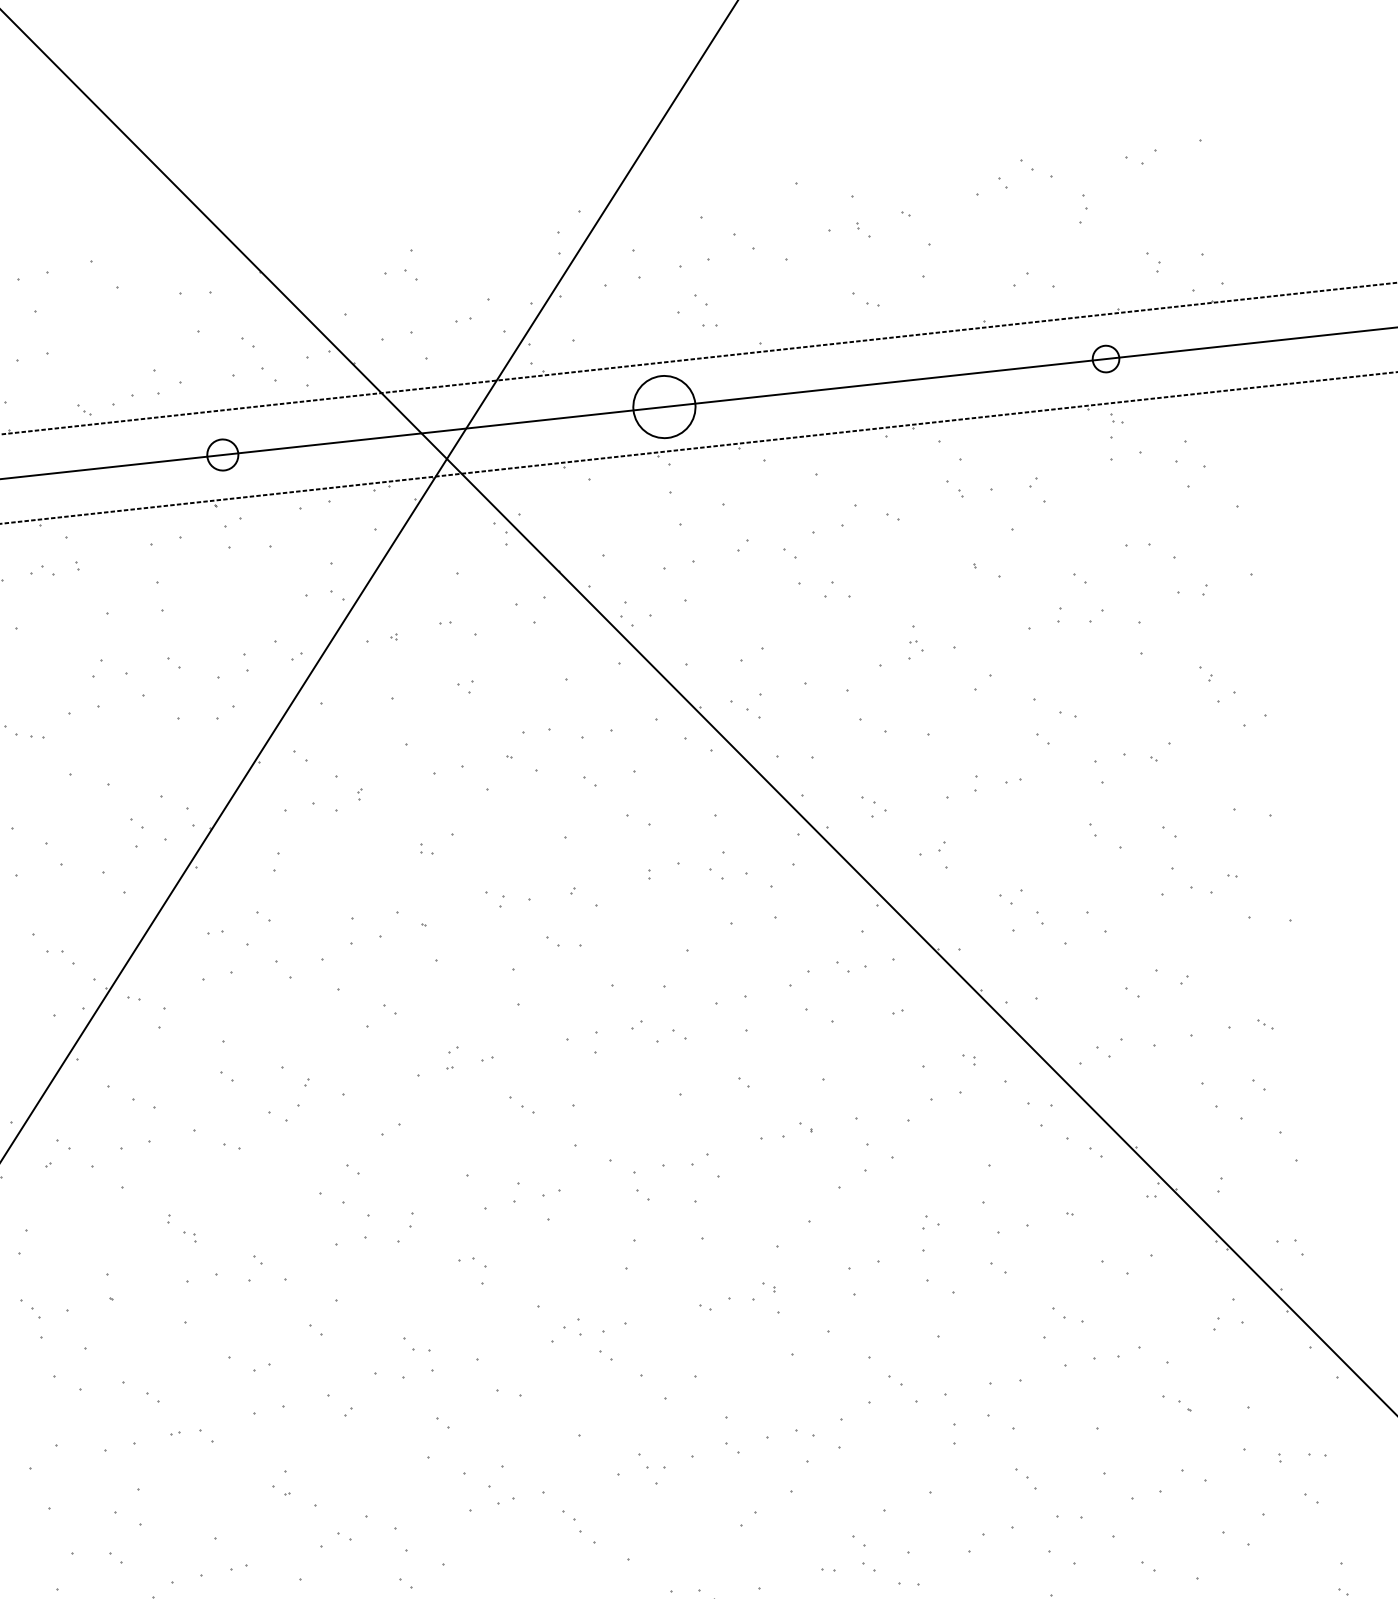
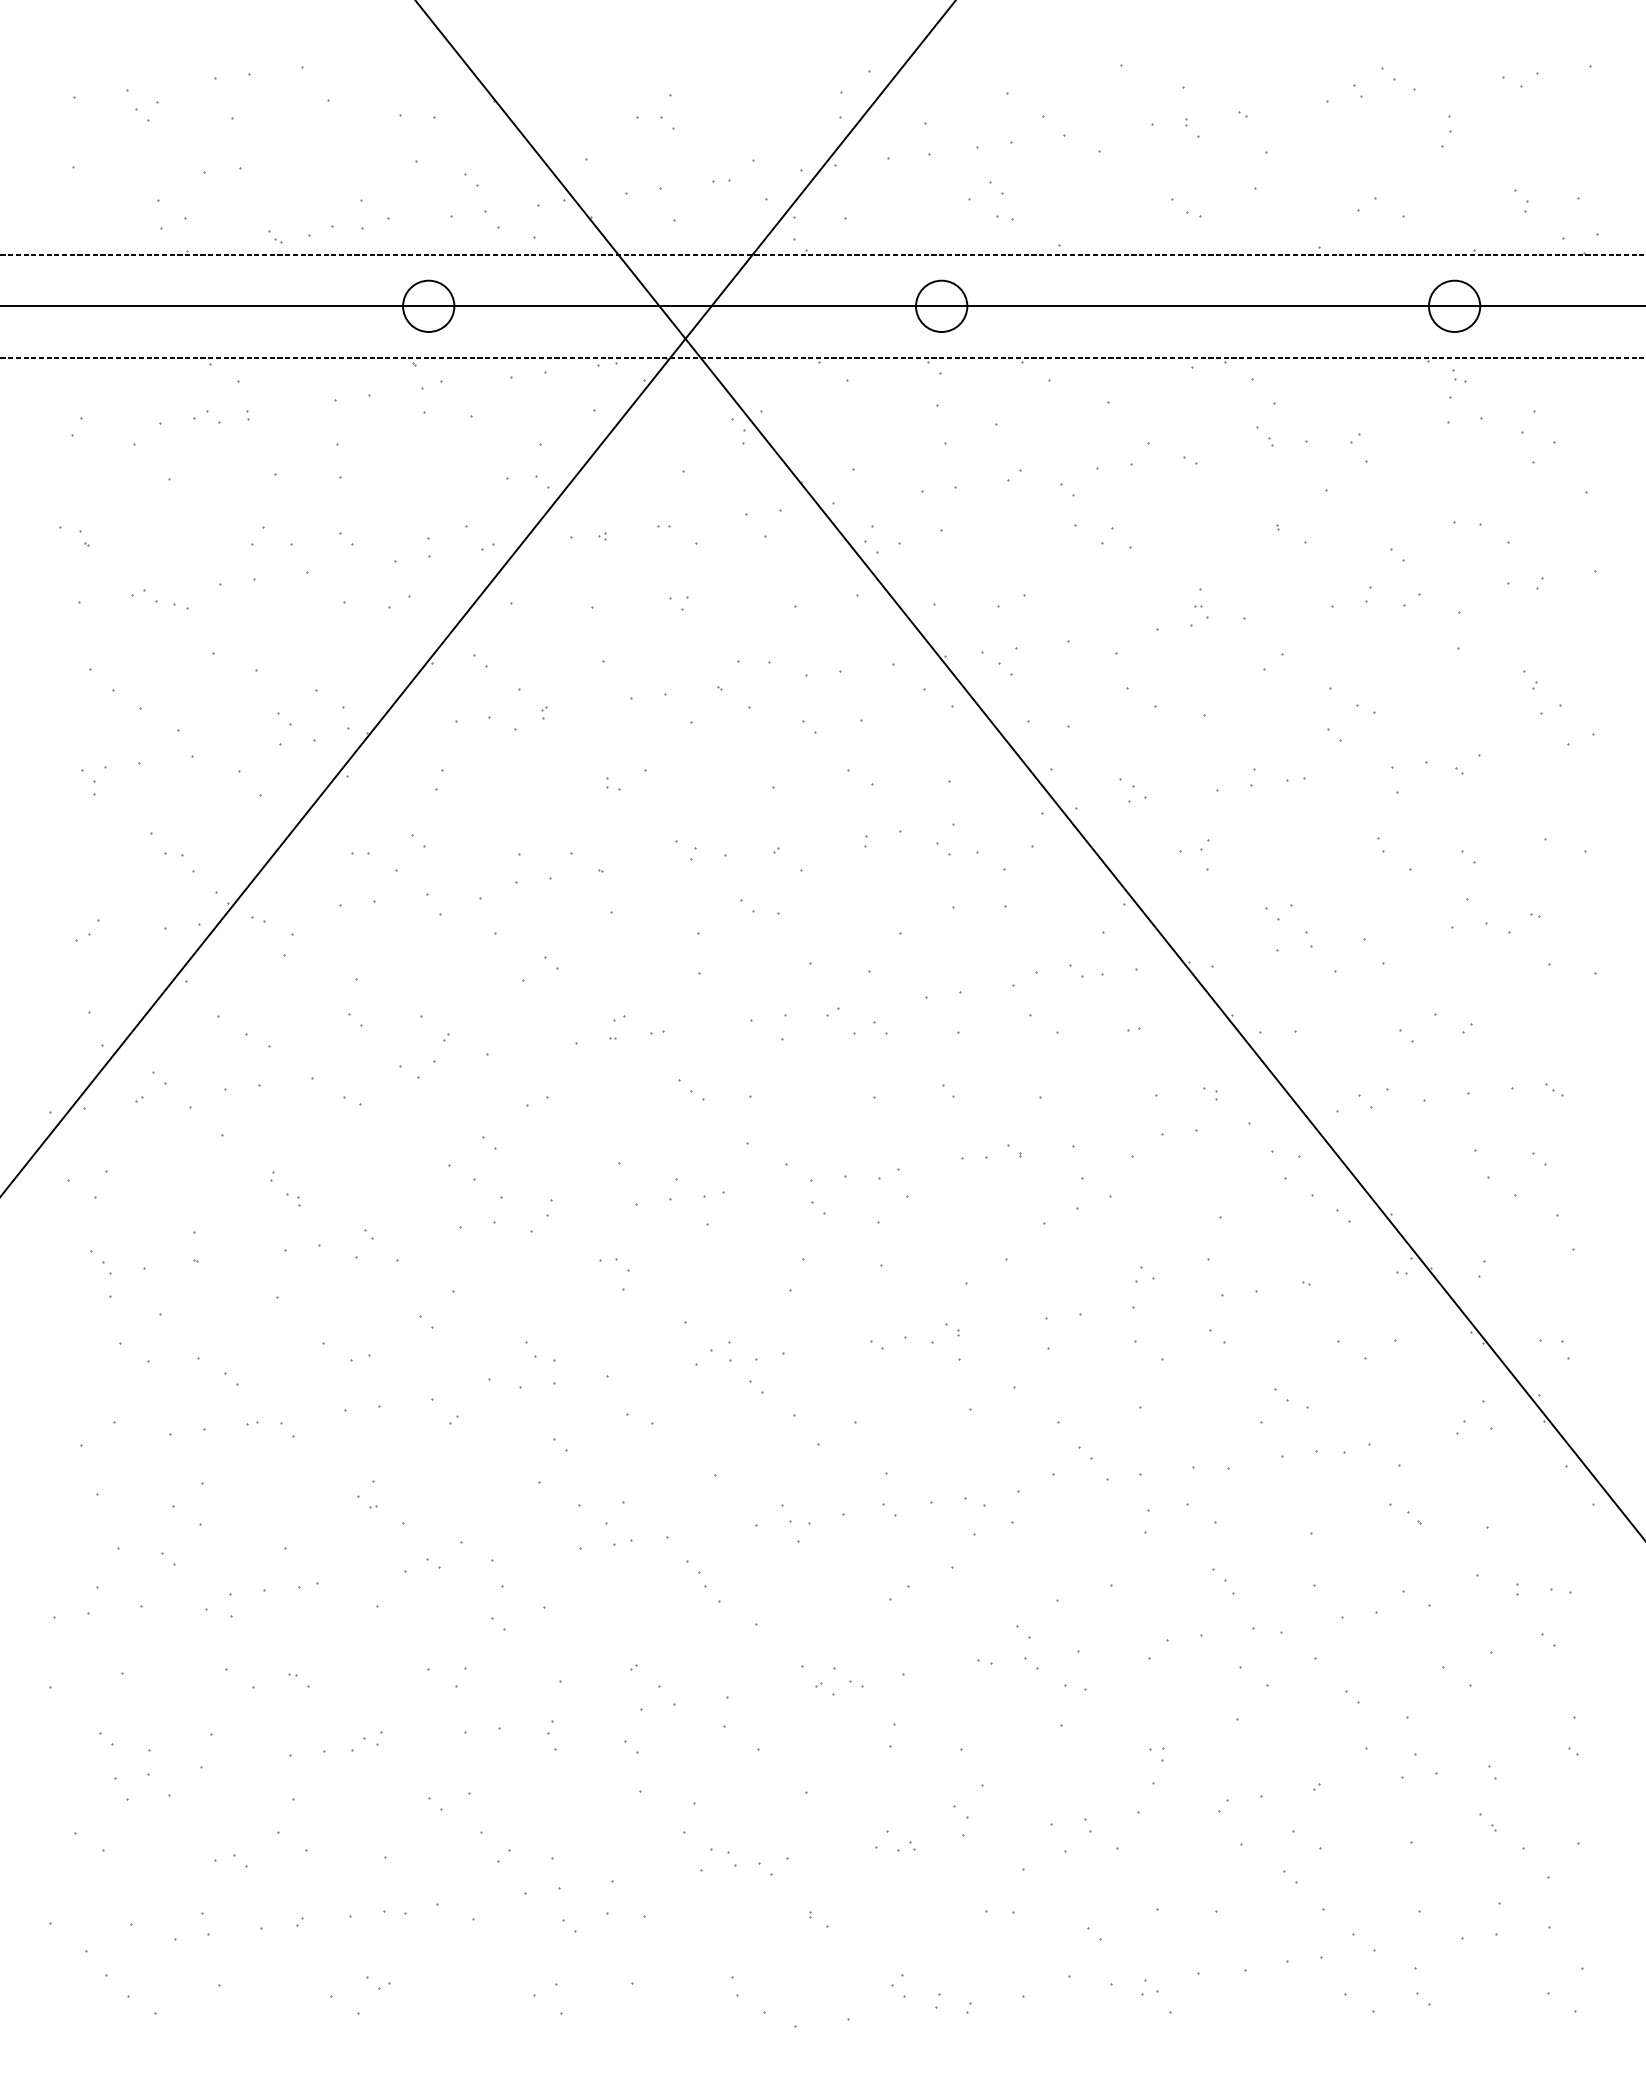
circle: (1105, 359) -> (1454, 306), size x1.67
circle: (664, 407) -> (941, 306), size x0.71
circle: (222, 455) -> (428, 306), size x1.43

